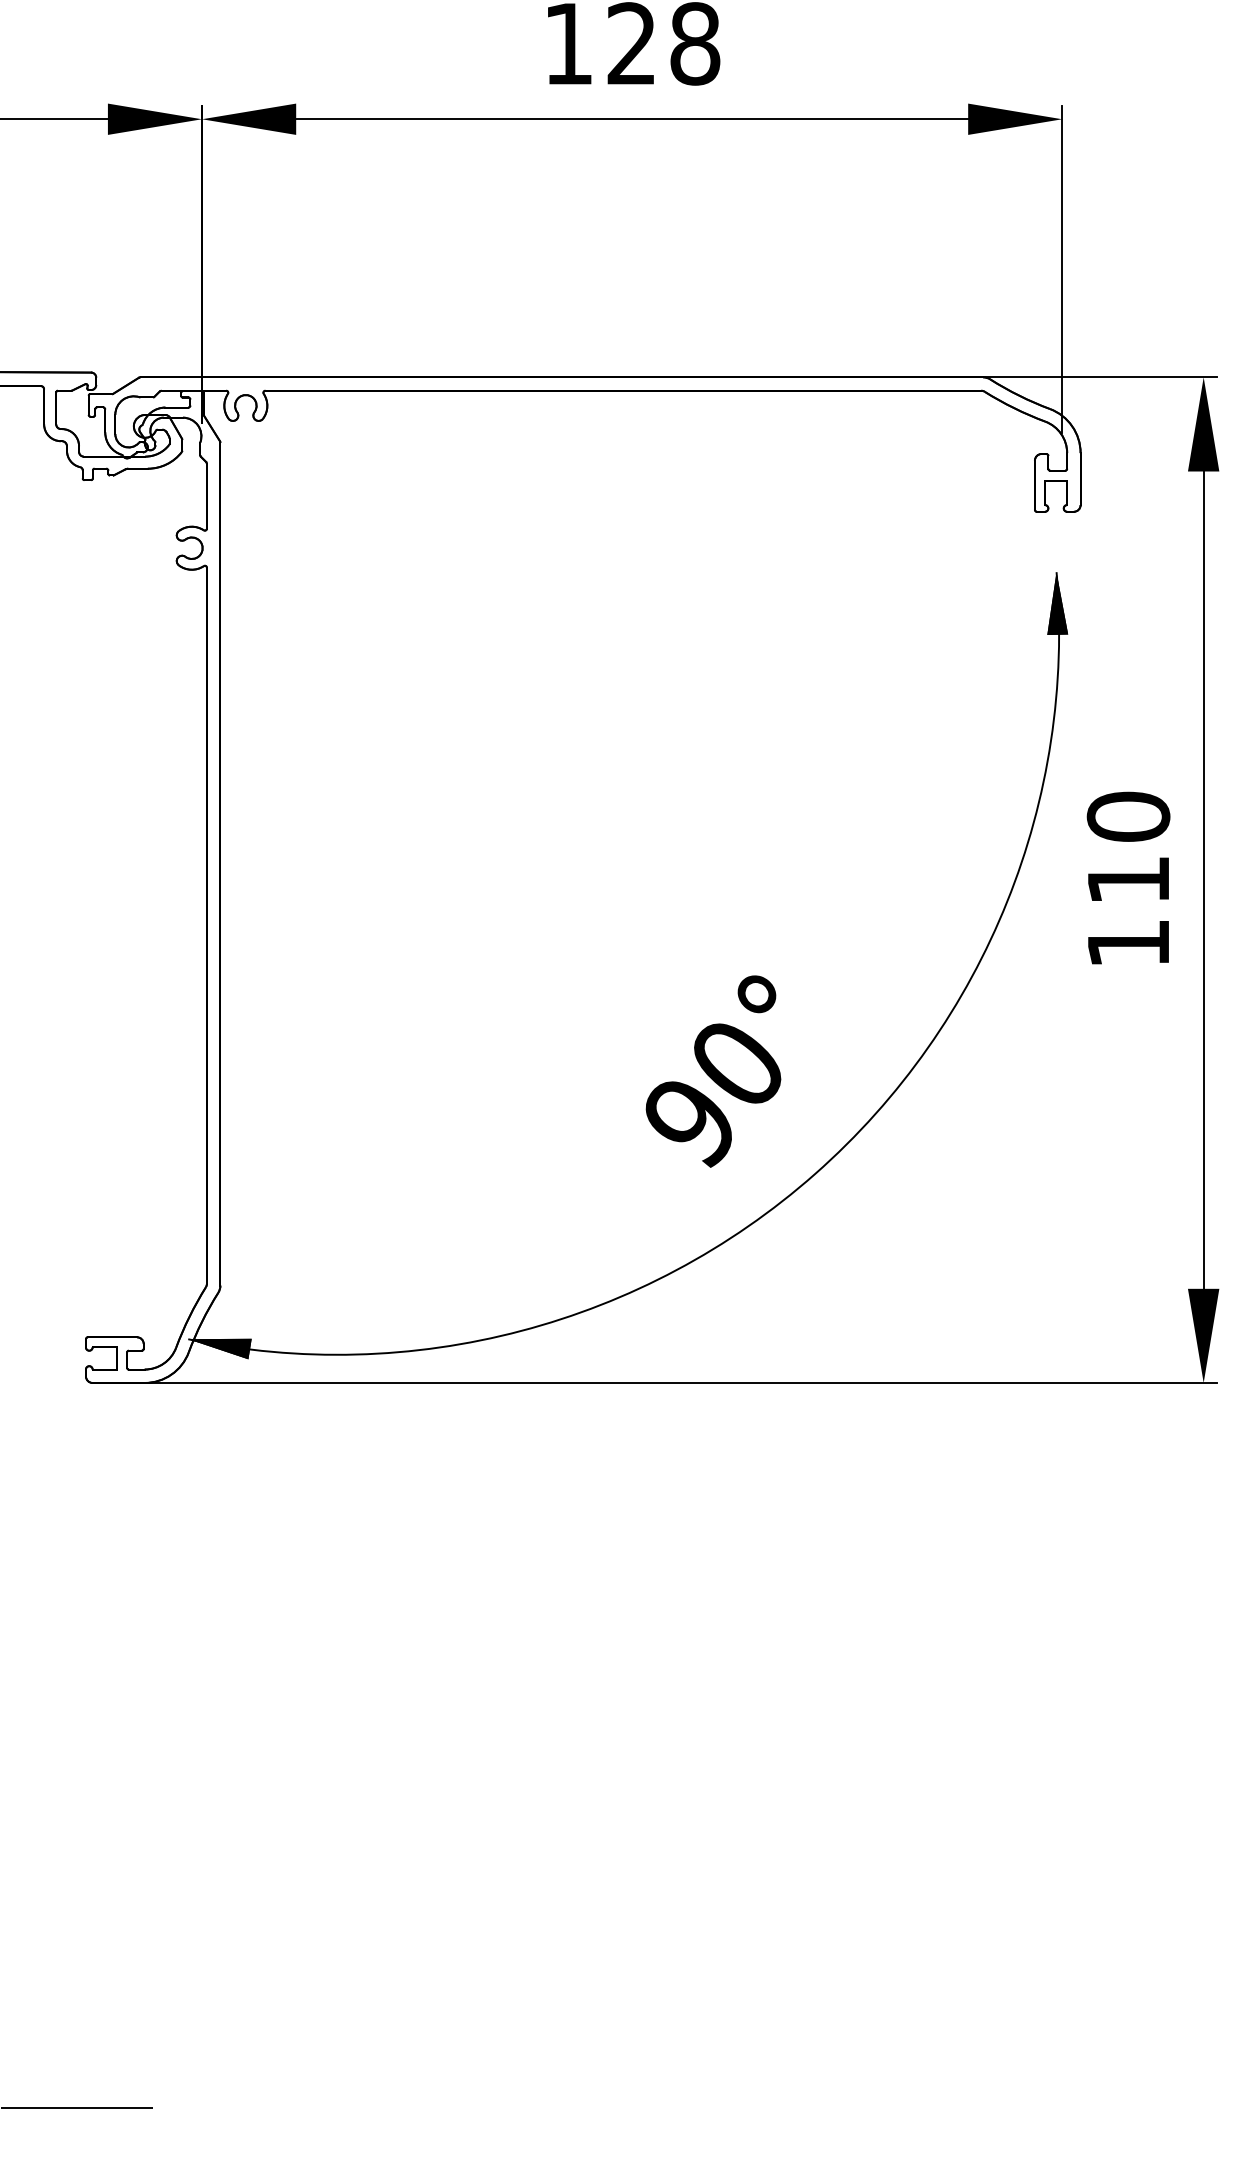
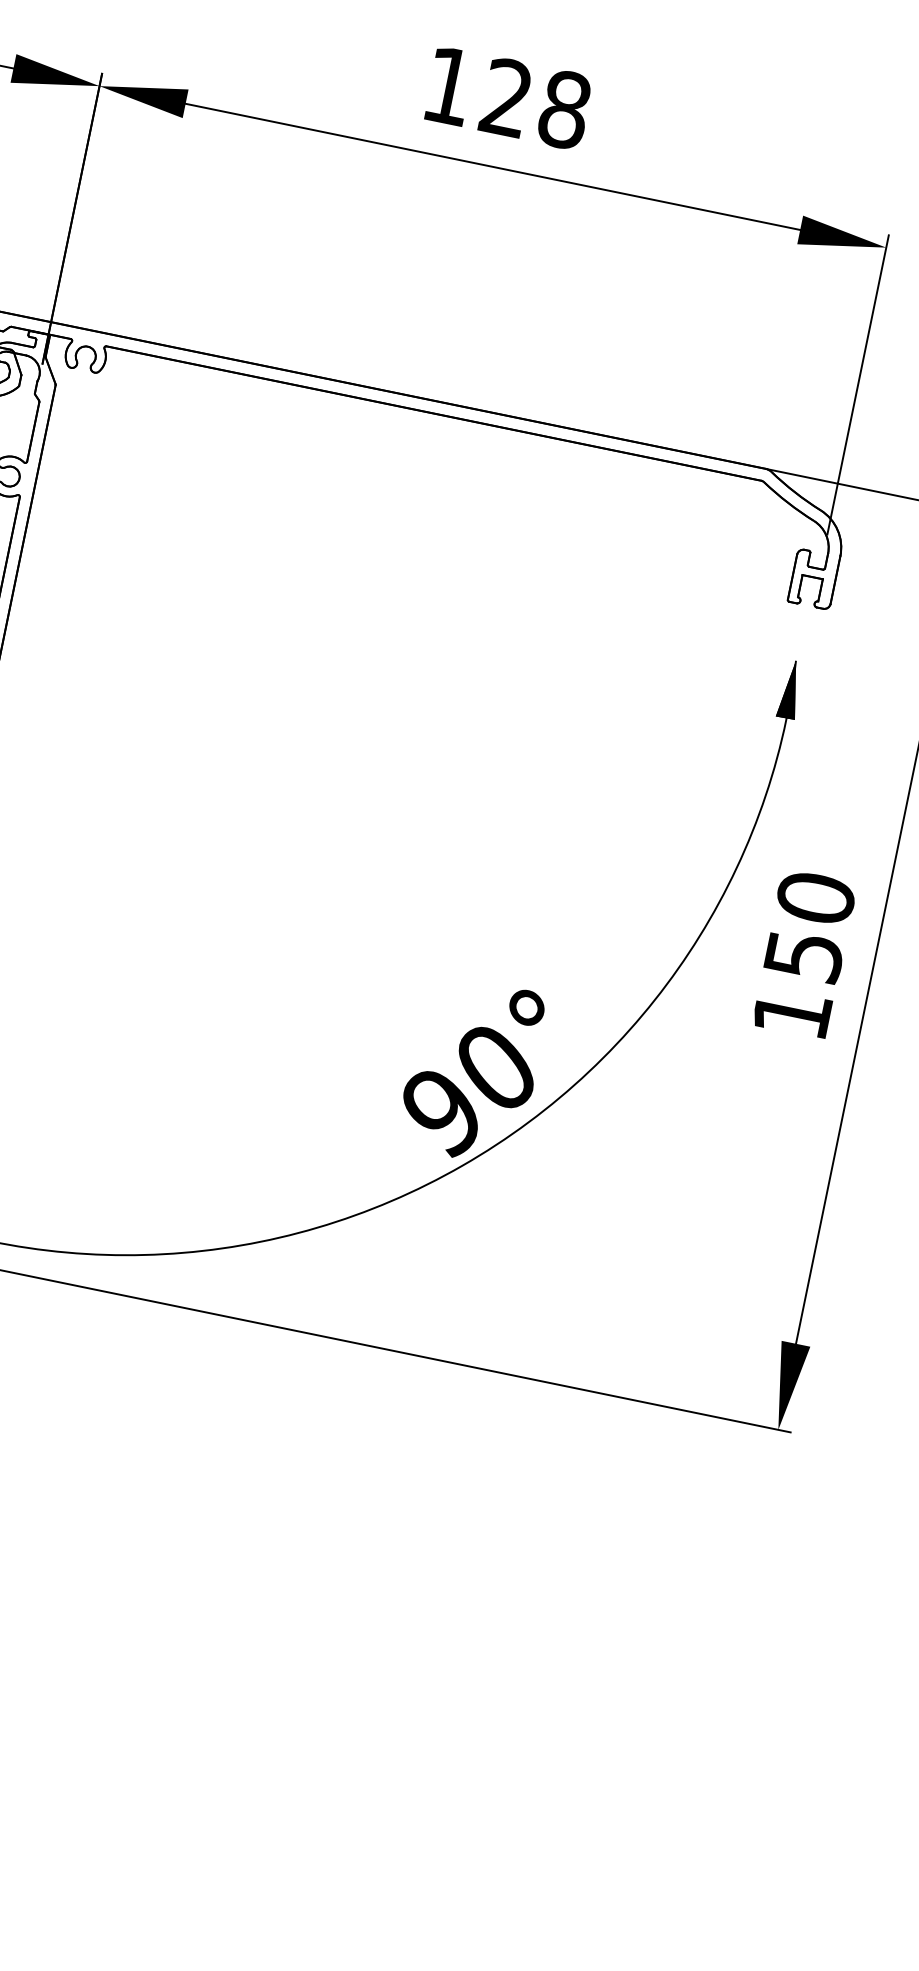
text: (1129, 880) -> (804, 956), 110 -> 150
text: (713, 1071) -> (472, 1070), moved

